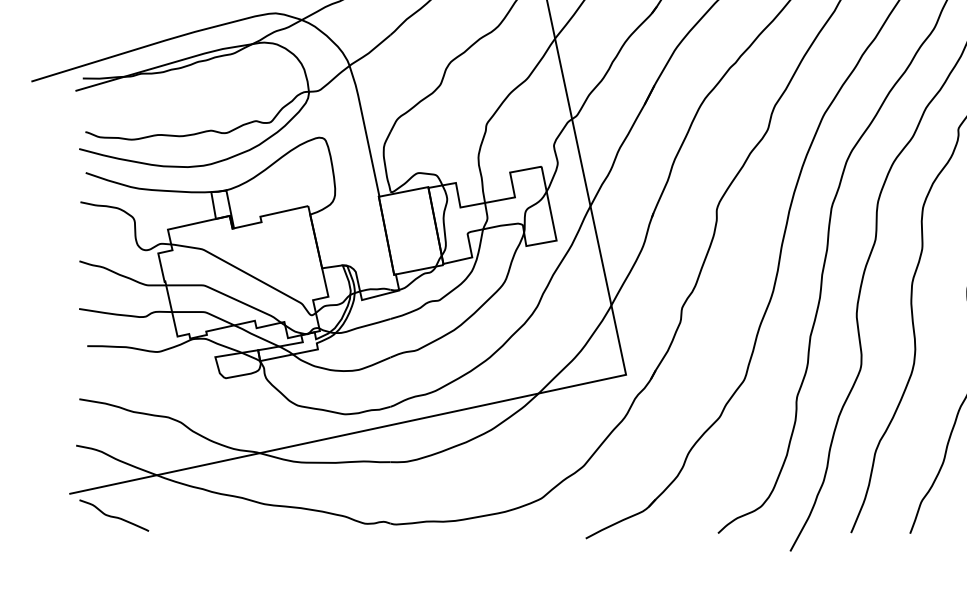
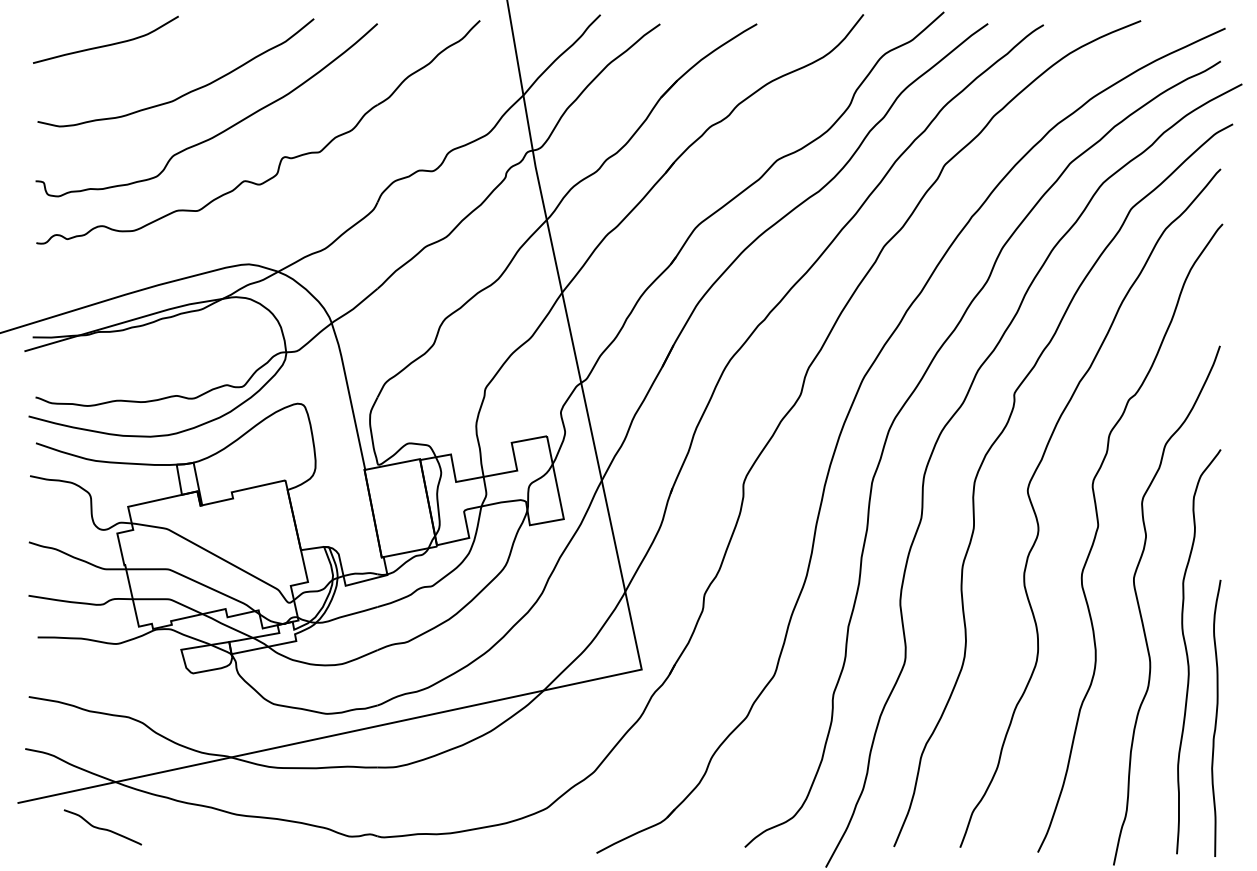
curve: (113, 516) -> (102, 828), moved

